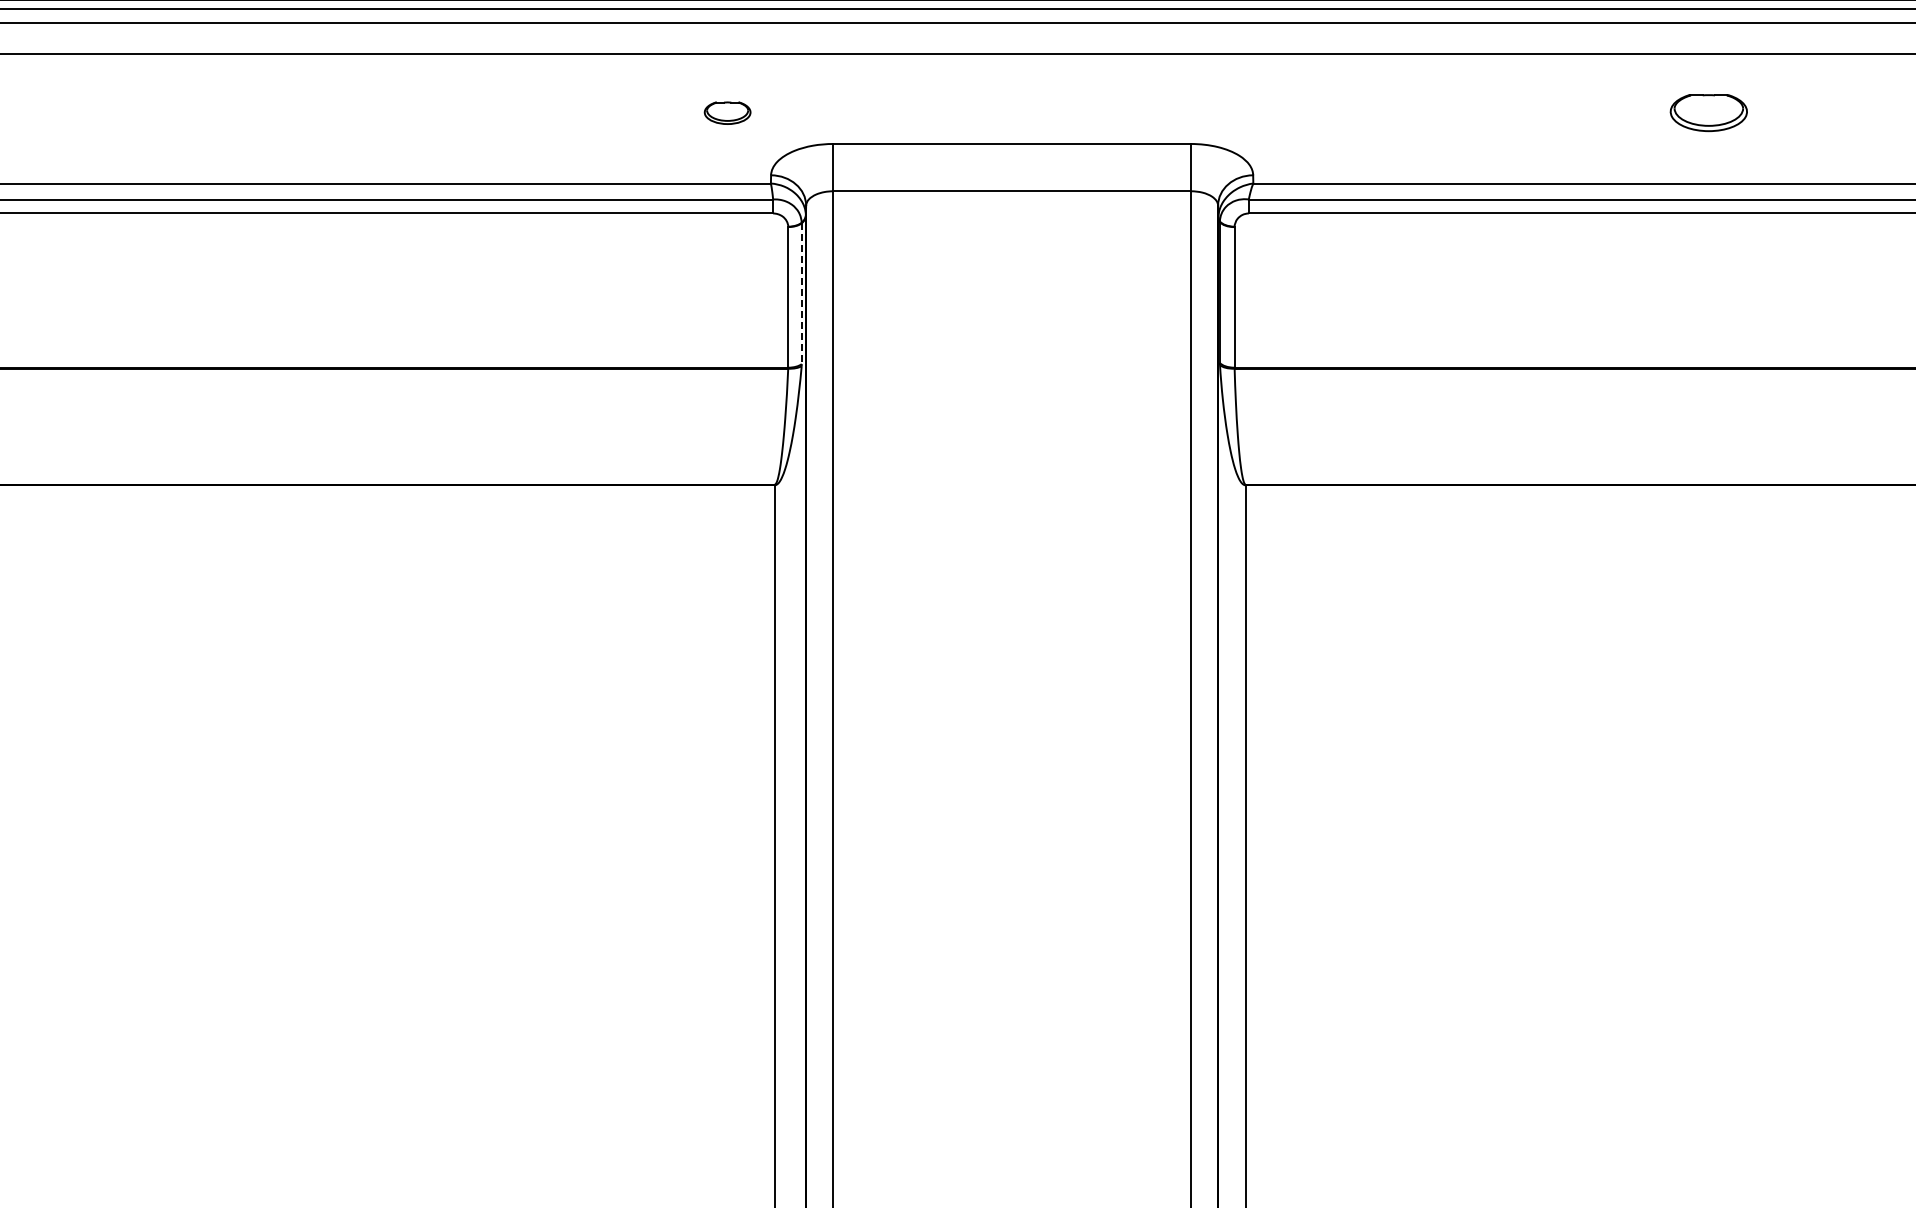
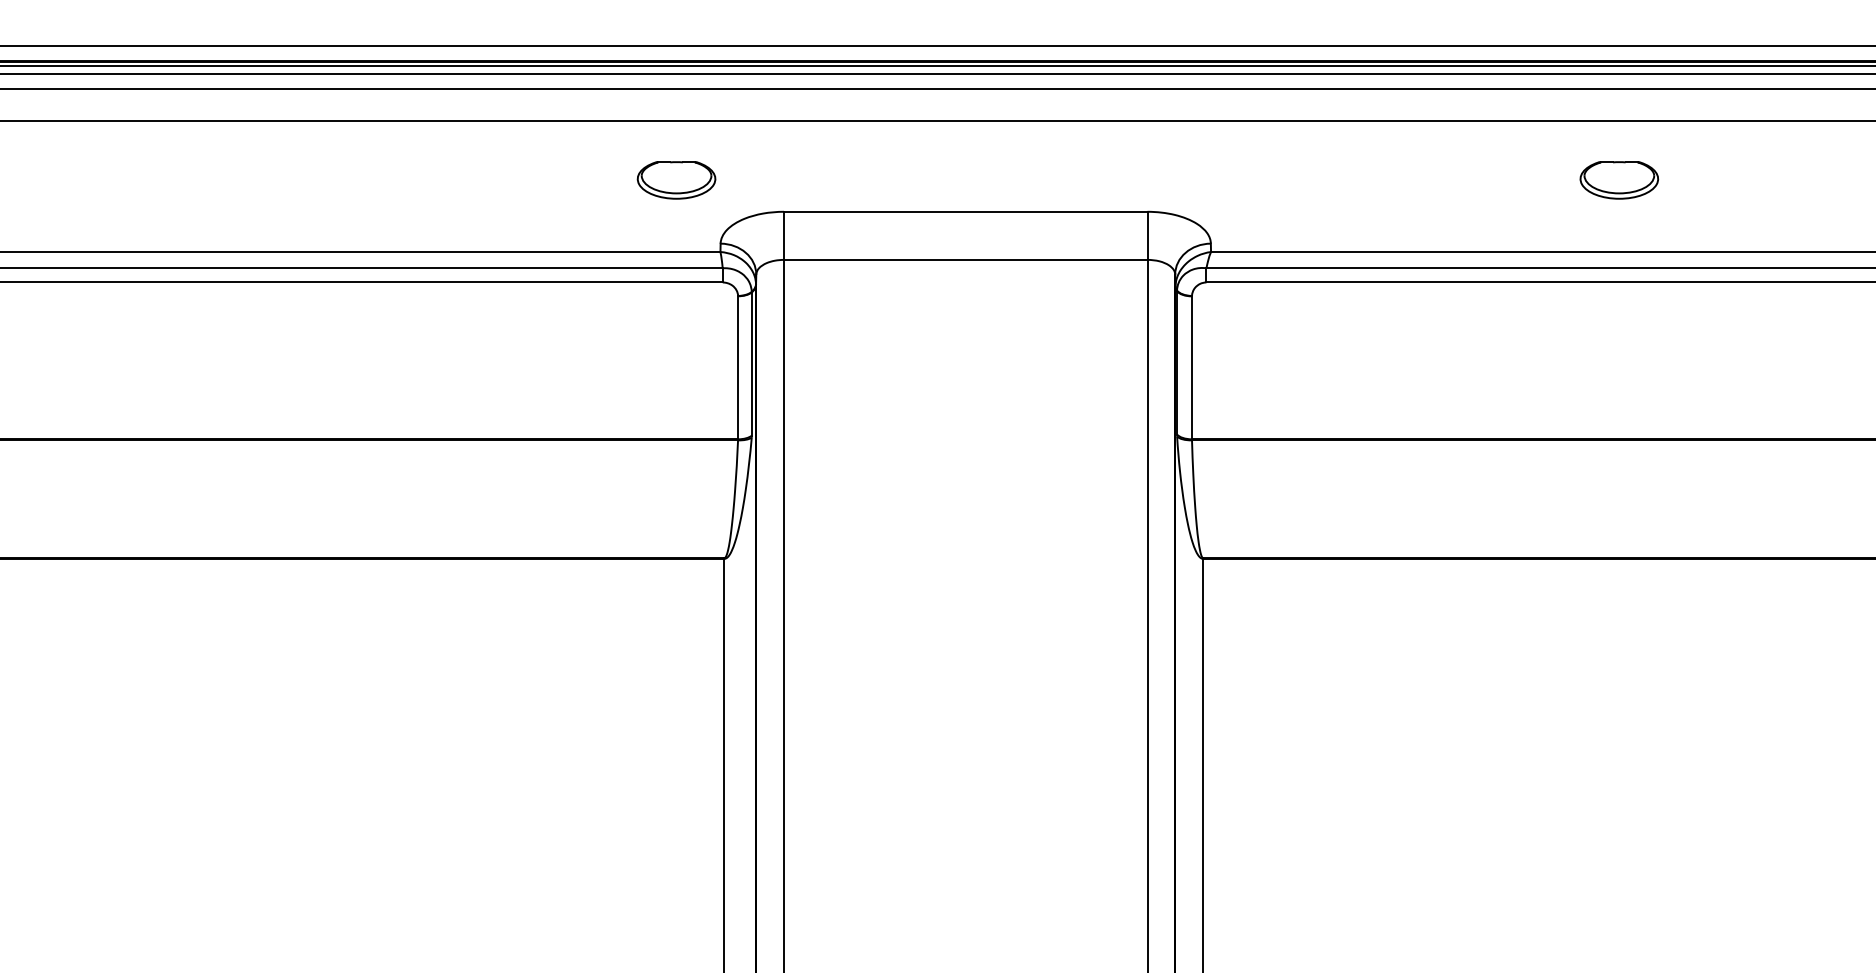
part: (727, 113) -> (676, 180), size x1.67
part: (1708, 113) -> (1618, 180), moved
line: (801, 294) -> (751, 364), dashed -> solid

